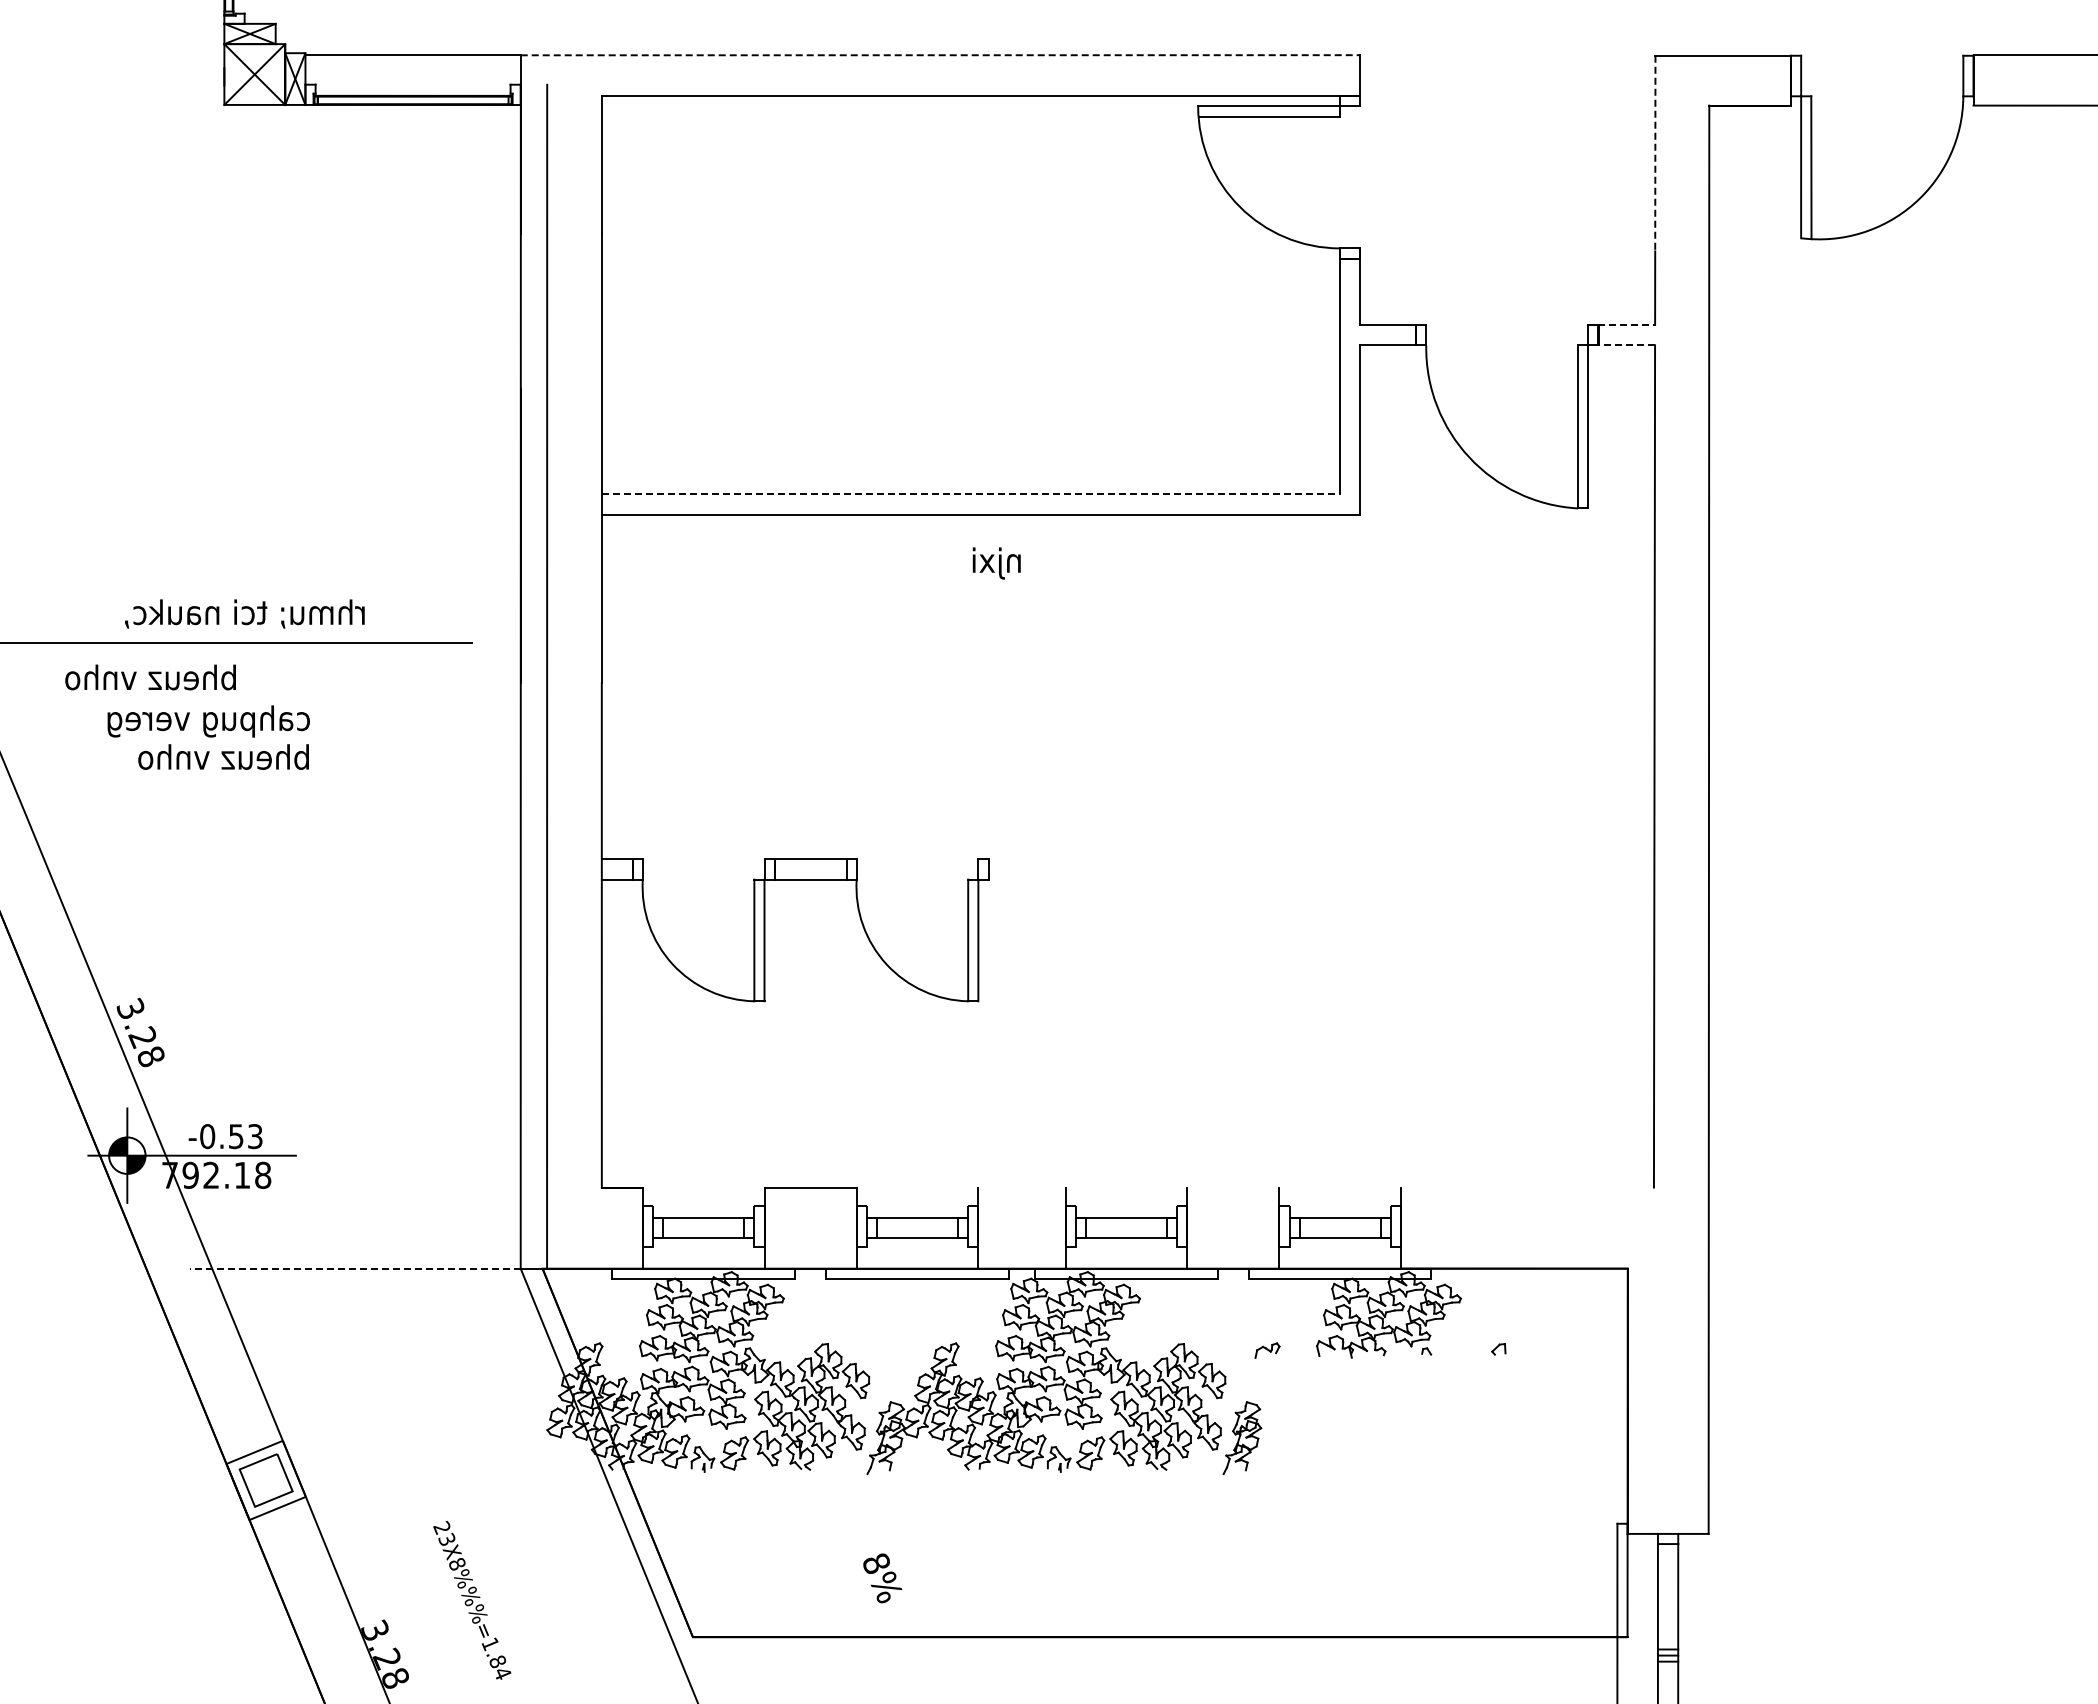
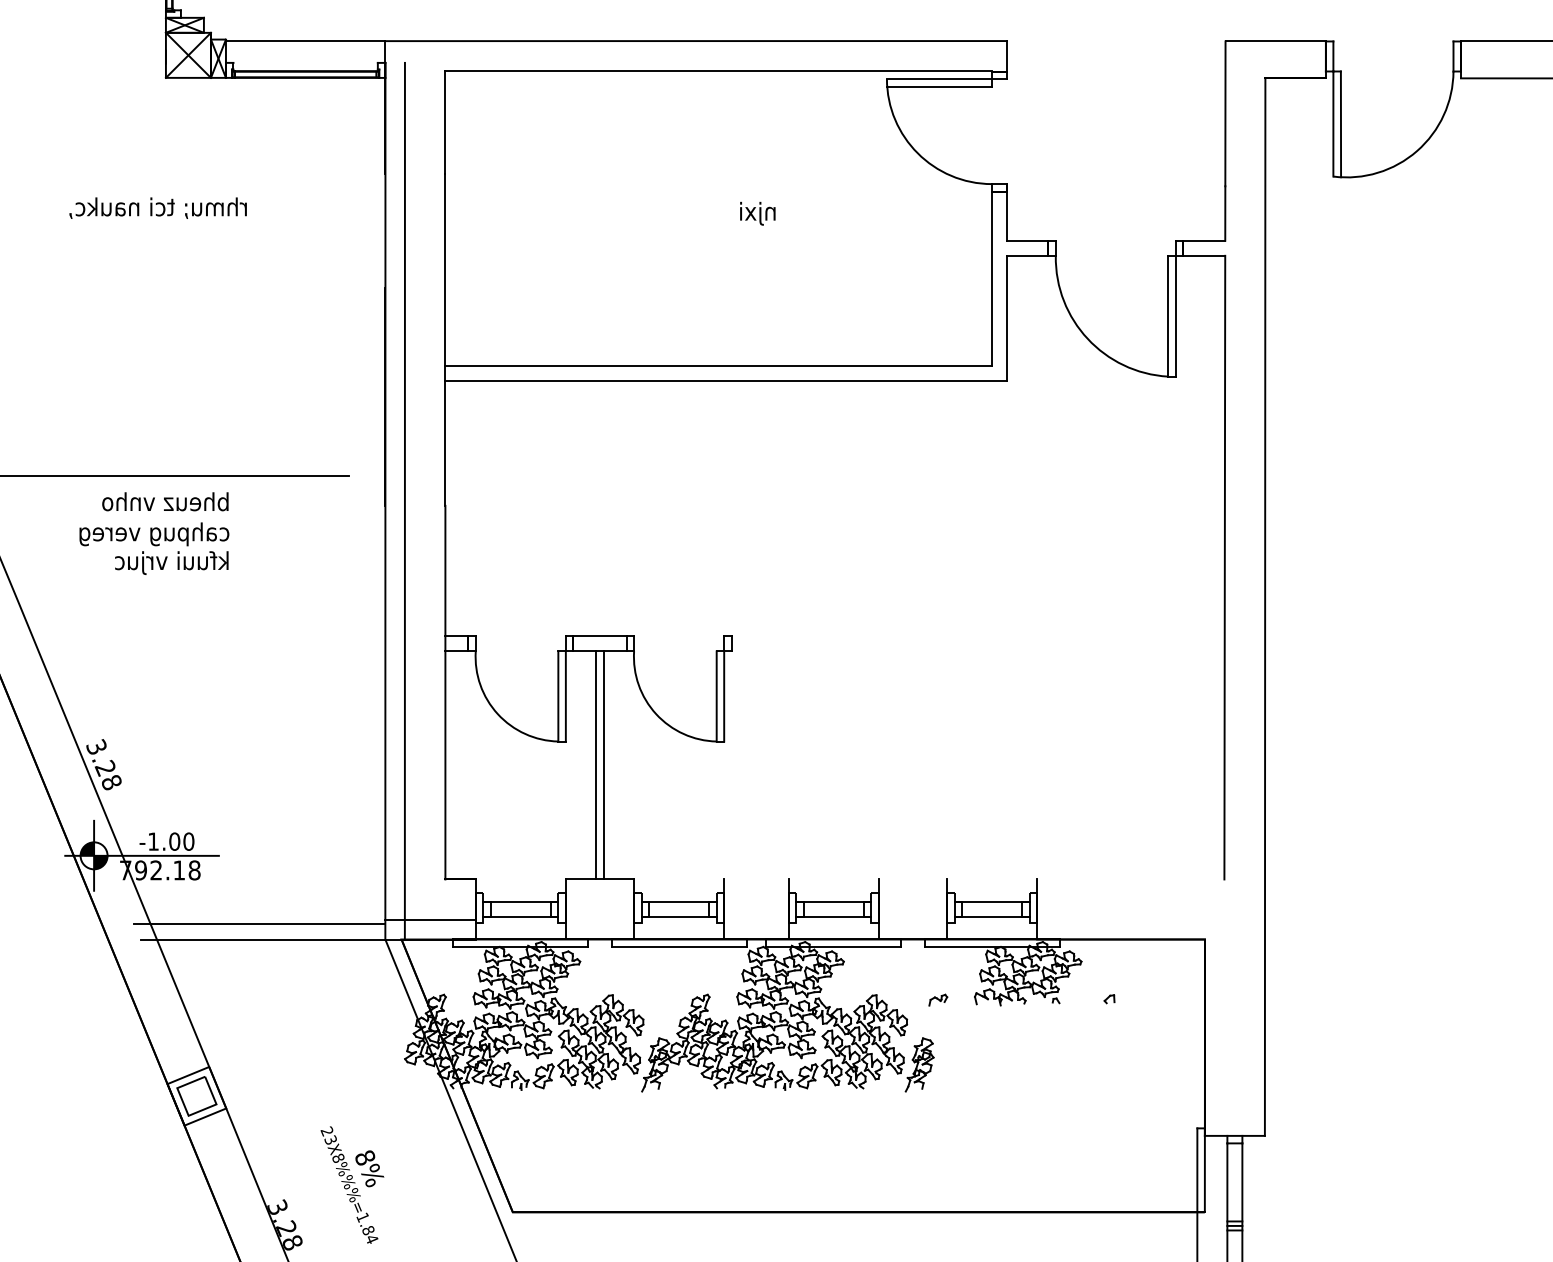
line: (940, 55) -> (696, 41), dashed -> solid
line: (1655, 153) -> (1225, 113), dashed -> solid
line: (1627, 325) -> (1204, 241), dashed -> solid
line: (1626, 345) -> (1204, 255), dashed -> solid
line: (971, 494) -> (719, 366), dashed -> solid
text: (996, 563) -> (757, 213), moved
text: (244, 613) -> (157, 207), moved
text: (150, 677) -> (165, 501), moved
text: (222, 760) -> (164, 563), bheuz vnho -> kfuui vrjuc
line: (805, 1033) -> (596, 765), added
line: (815, 1033) -> (603, 765), added
text: (231, 1136) -> (171, 841), -0.53 -> -1.00
line: (581, 1242) -> (430, 920), added
line: (350, 1248) -> (259, 924), added
line: (354, 1268) -> (262, 939), dashed -> solid
text: (882, 1578) -> (369, 1168), moved

